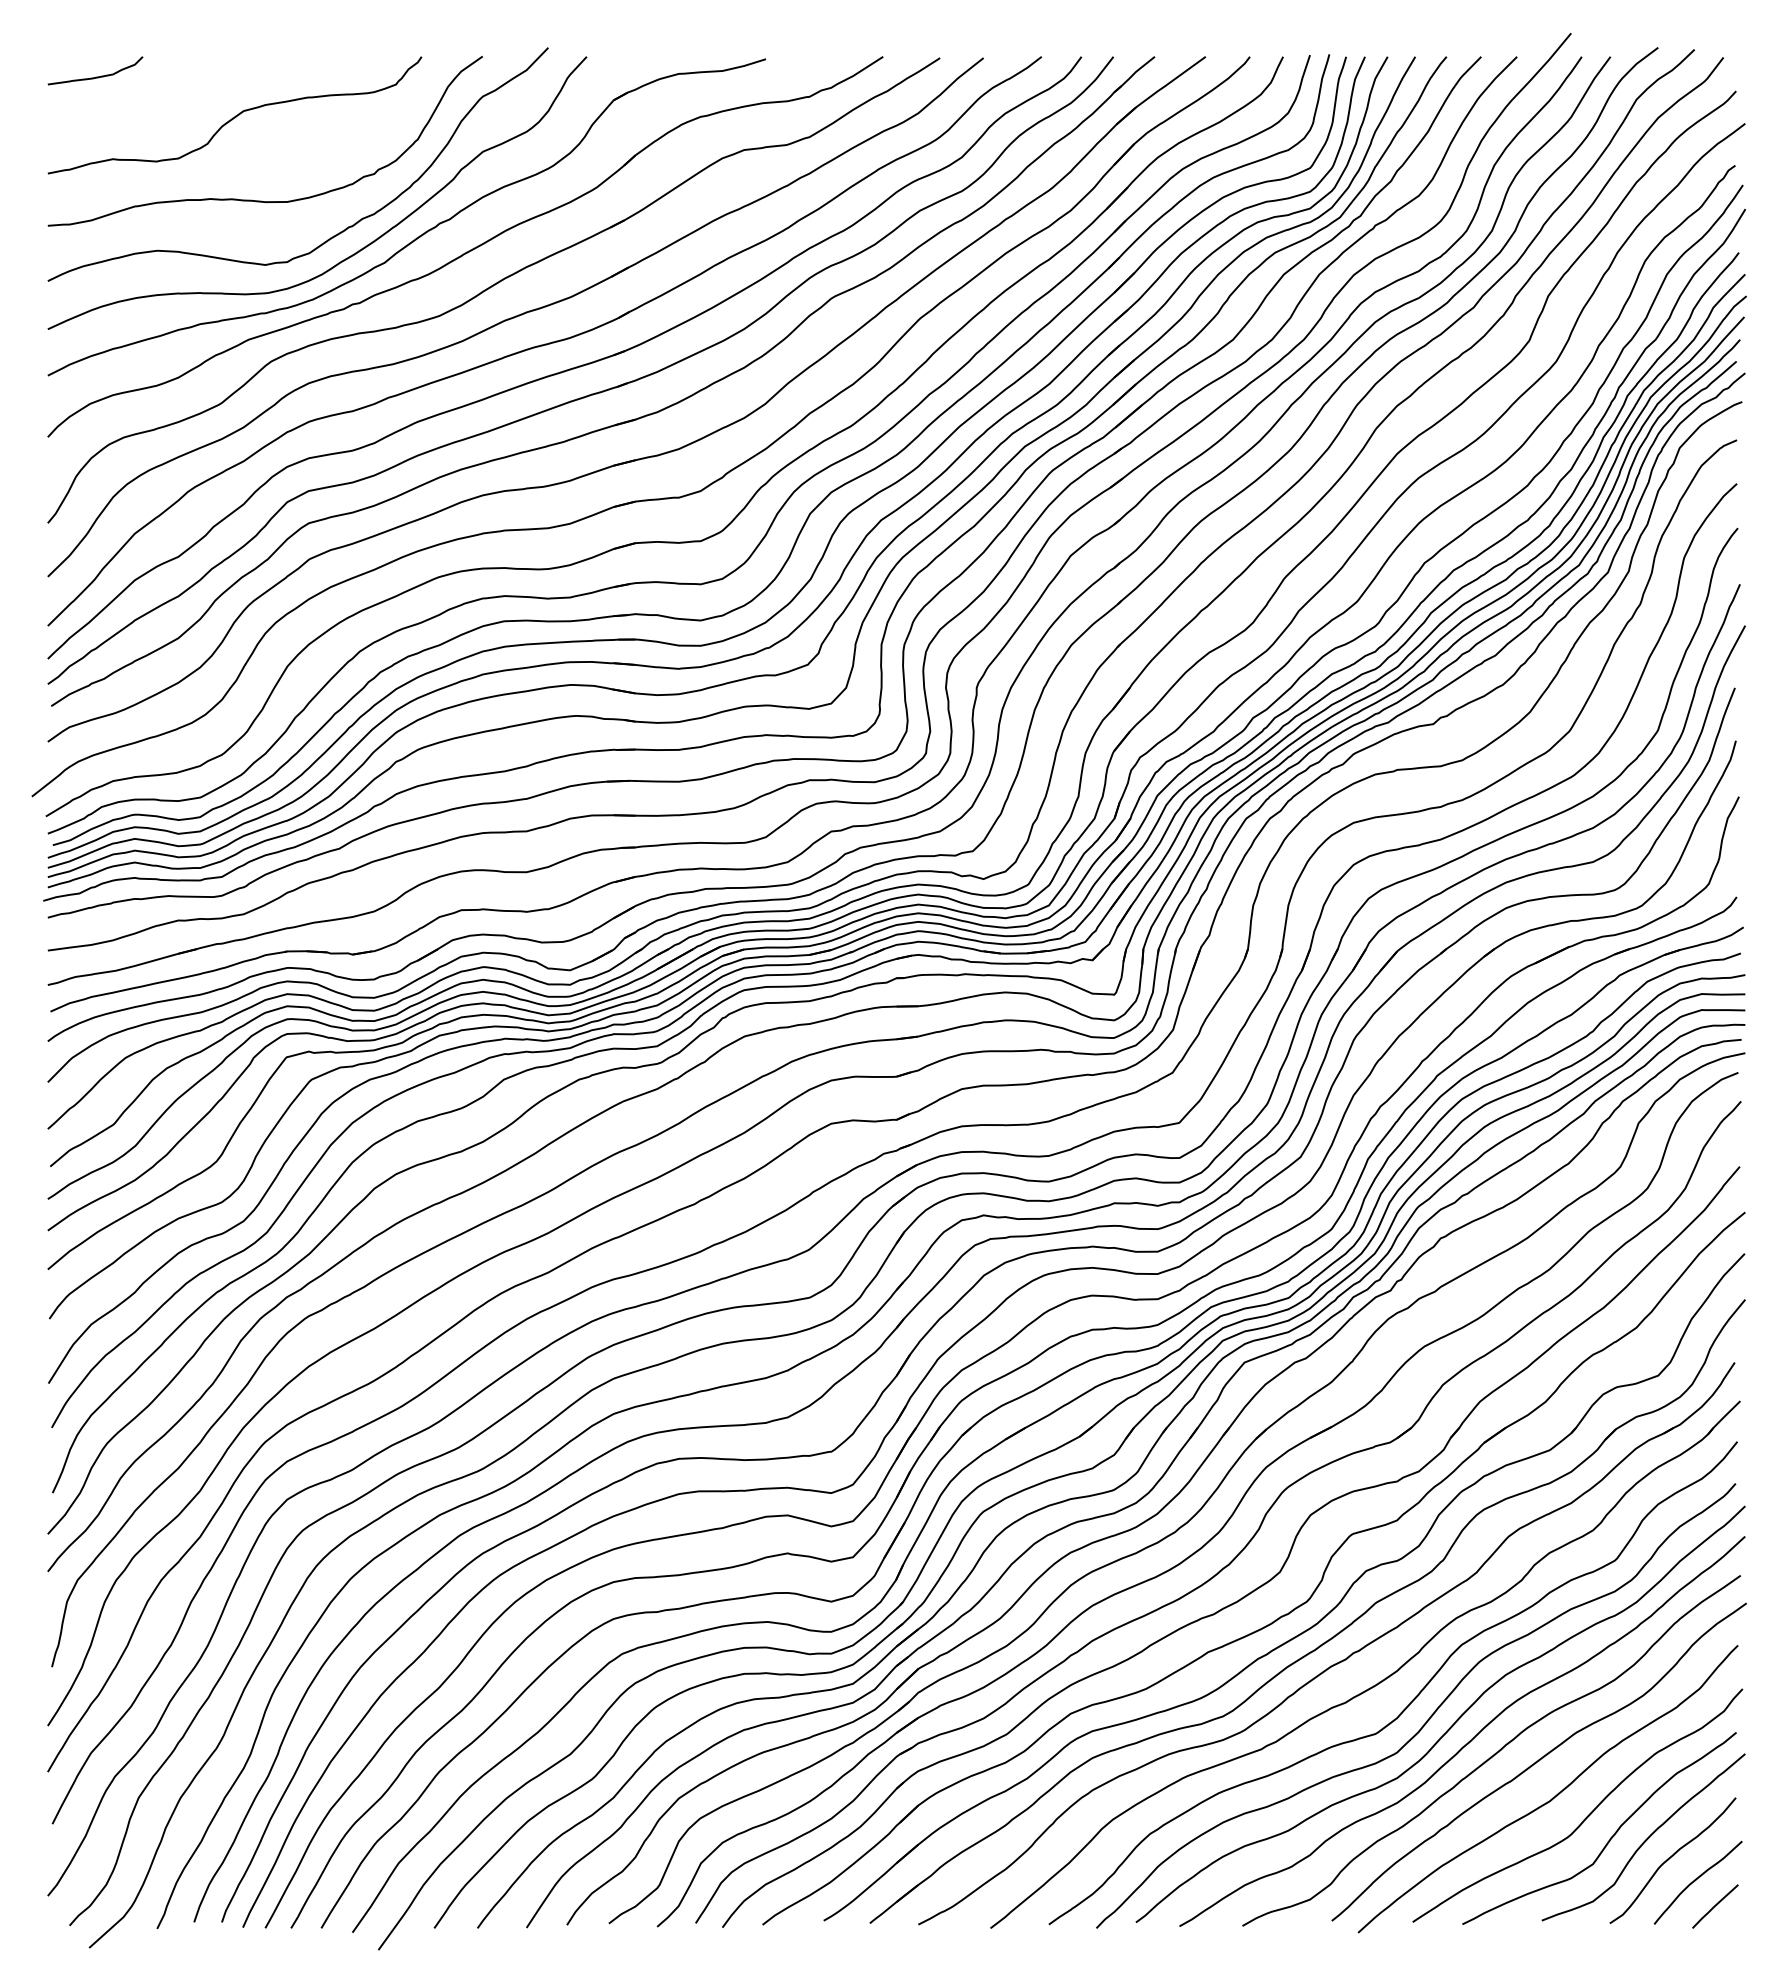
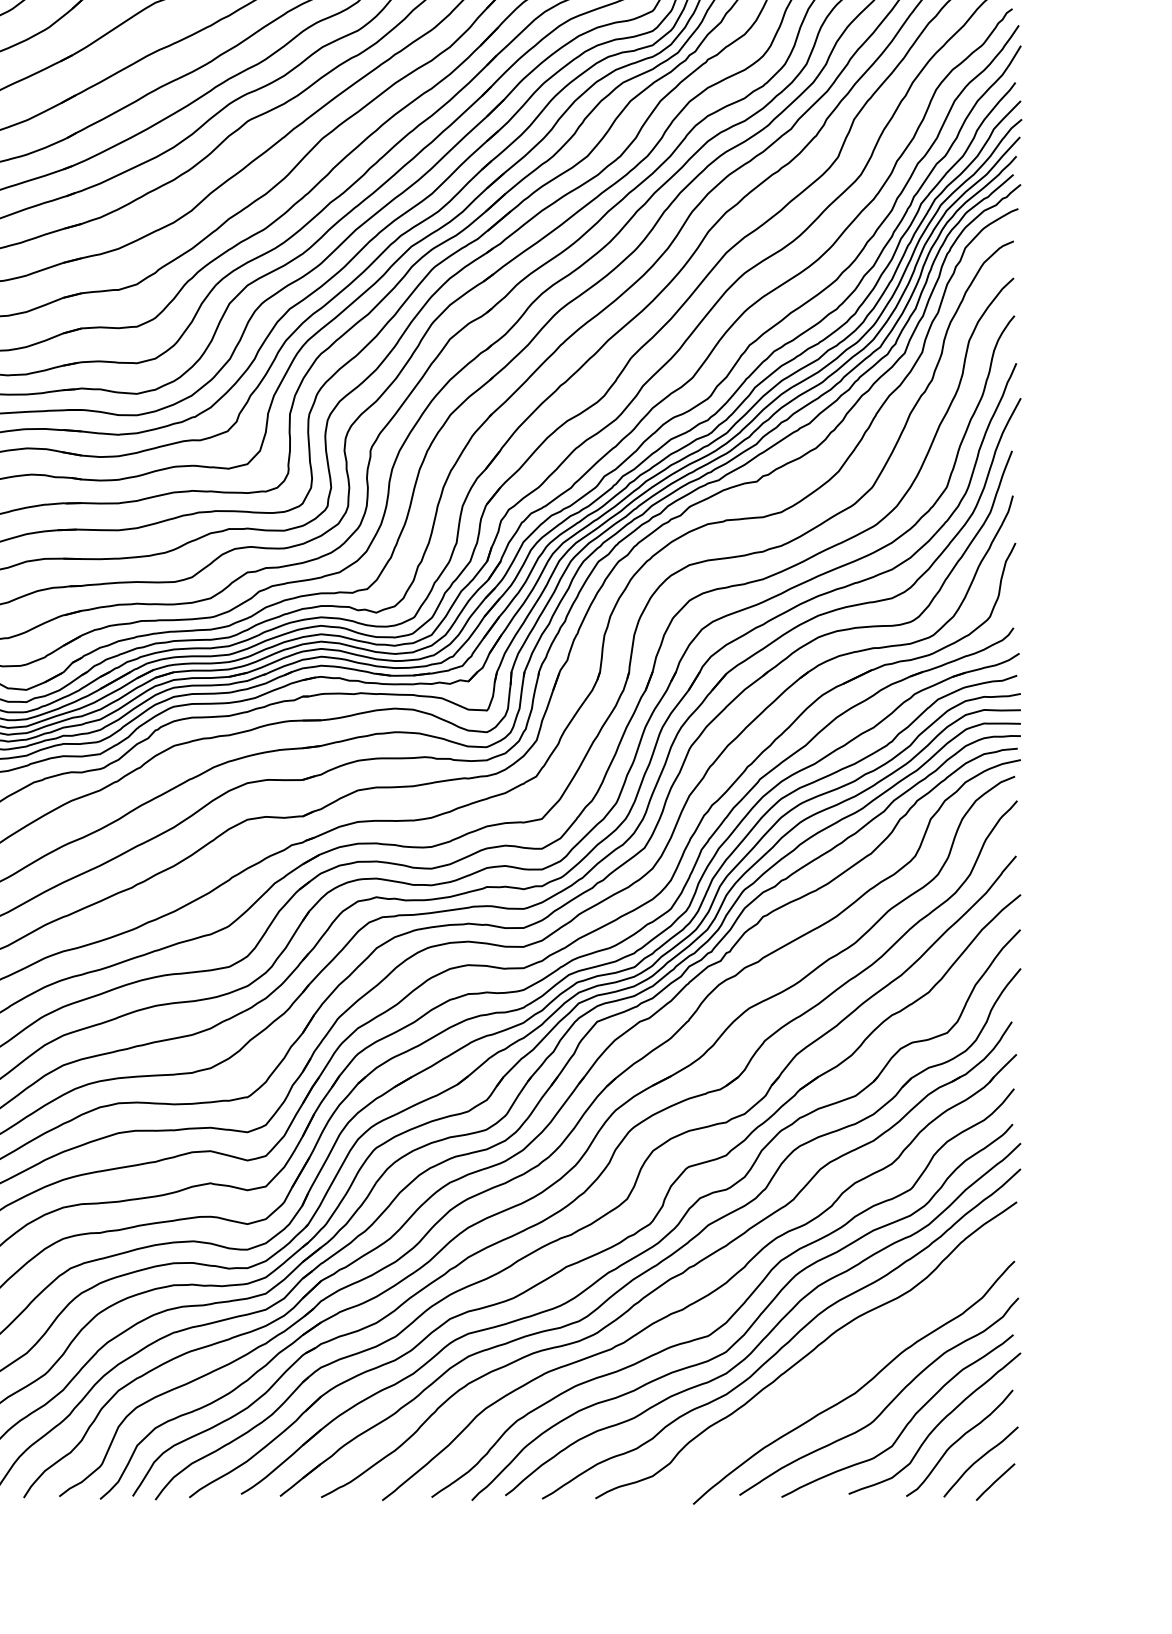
curve: (1538, 1761) -> (845, 1359), removed

